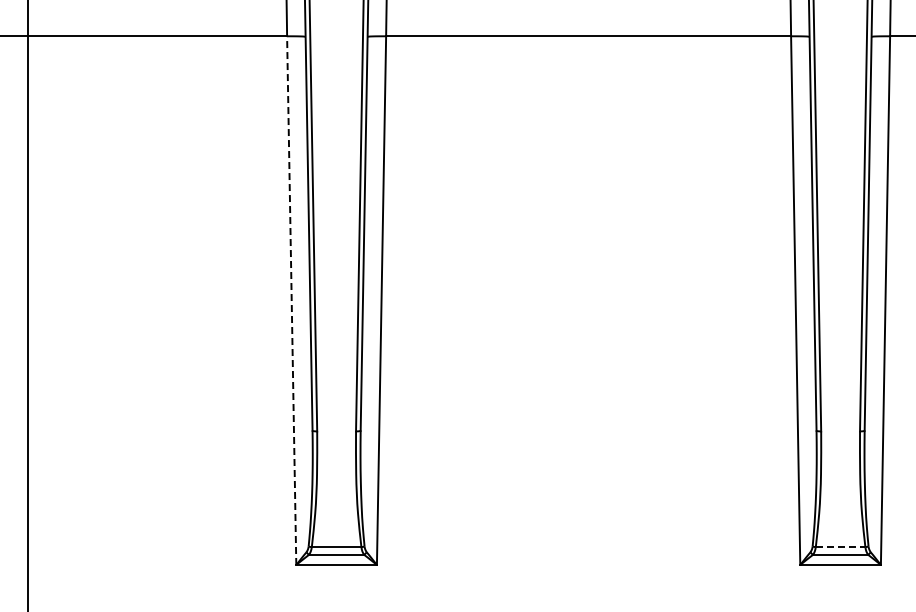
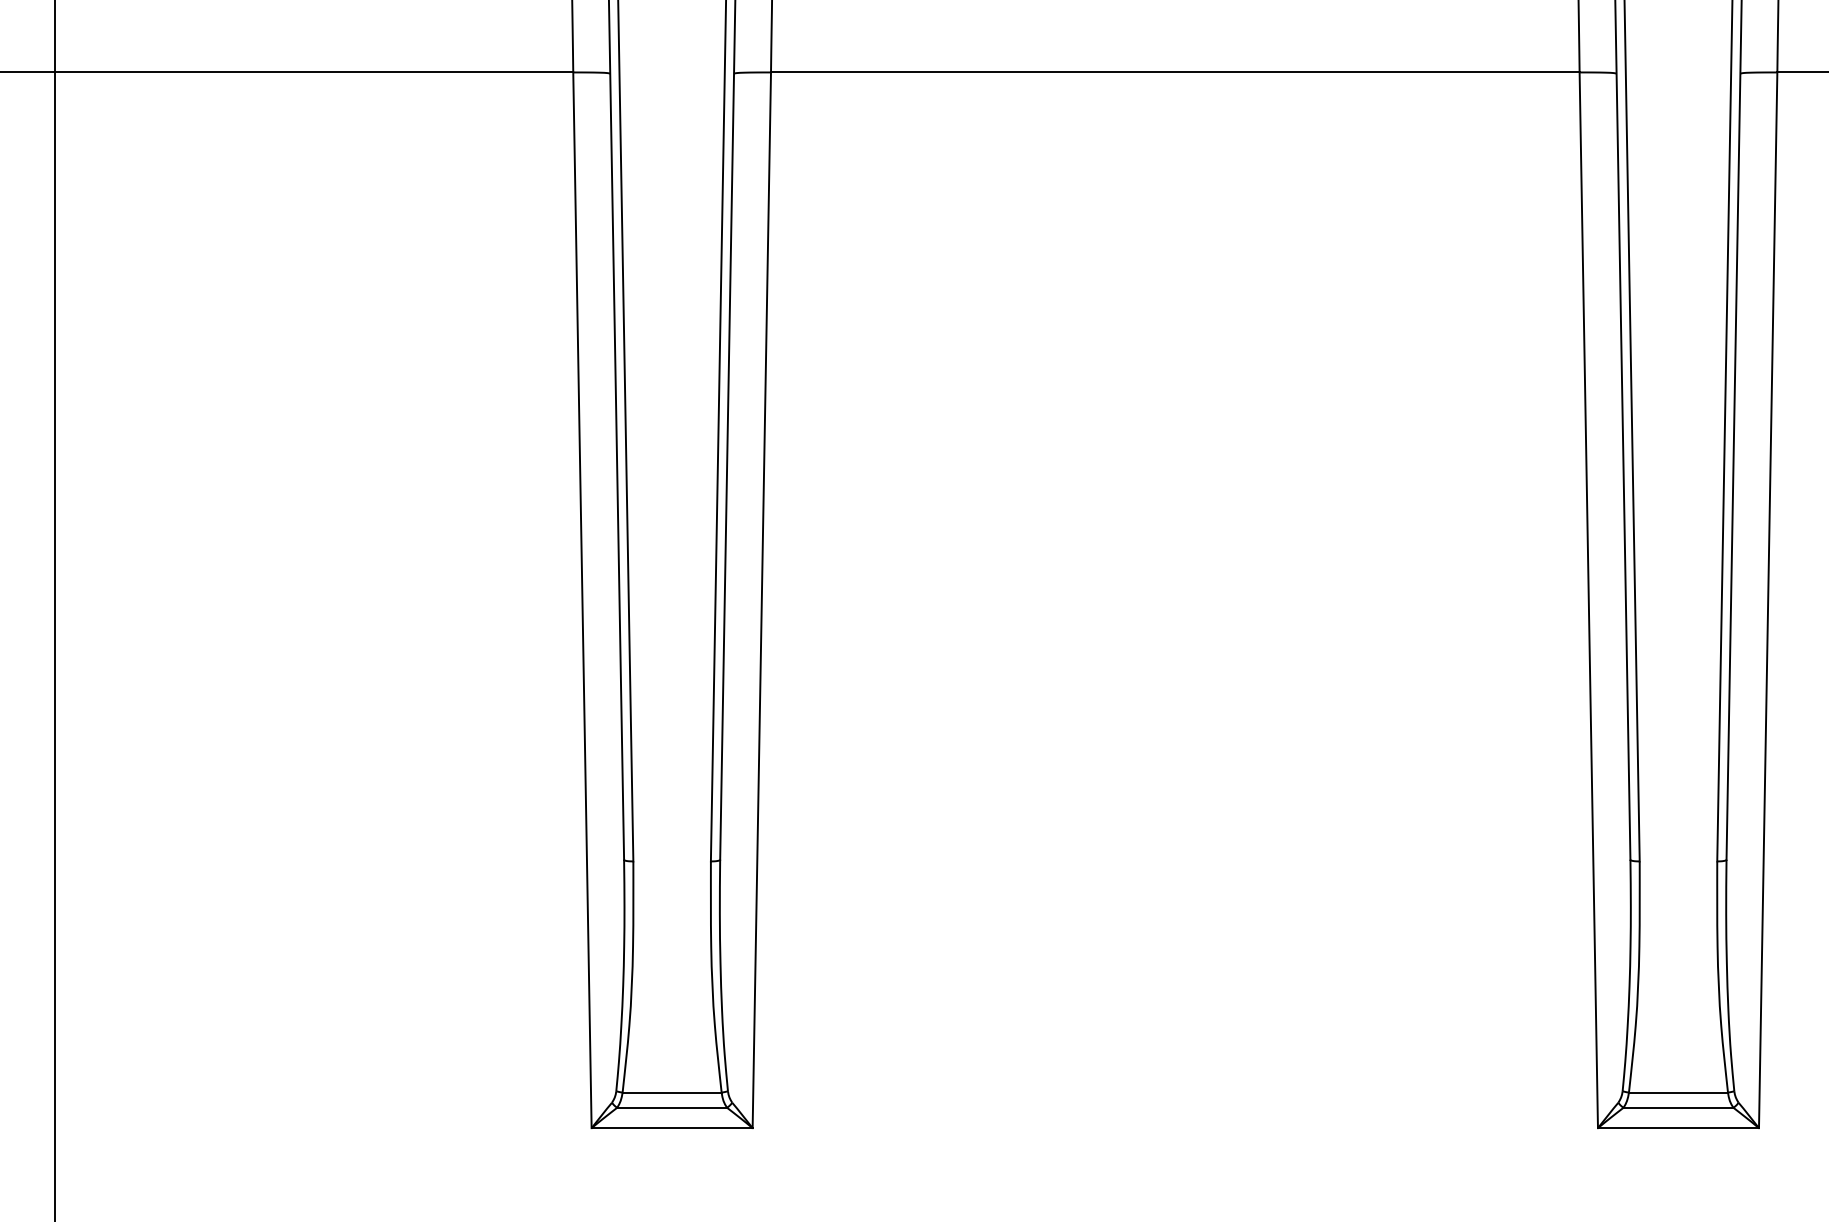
line: (291, 300) -> (582, 600), dashed -> solid
line: (840, 547) -> (1678, 1093), dashed -> solid

